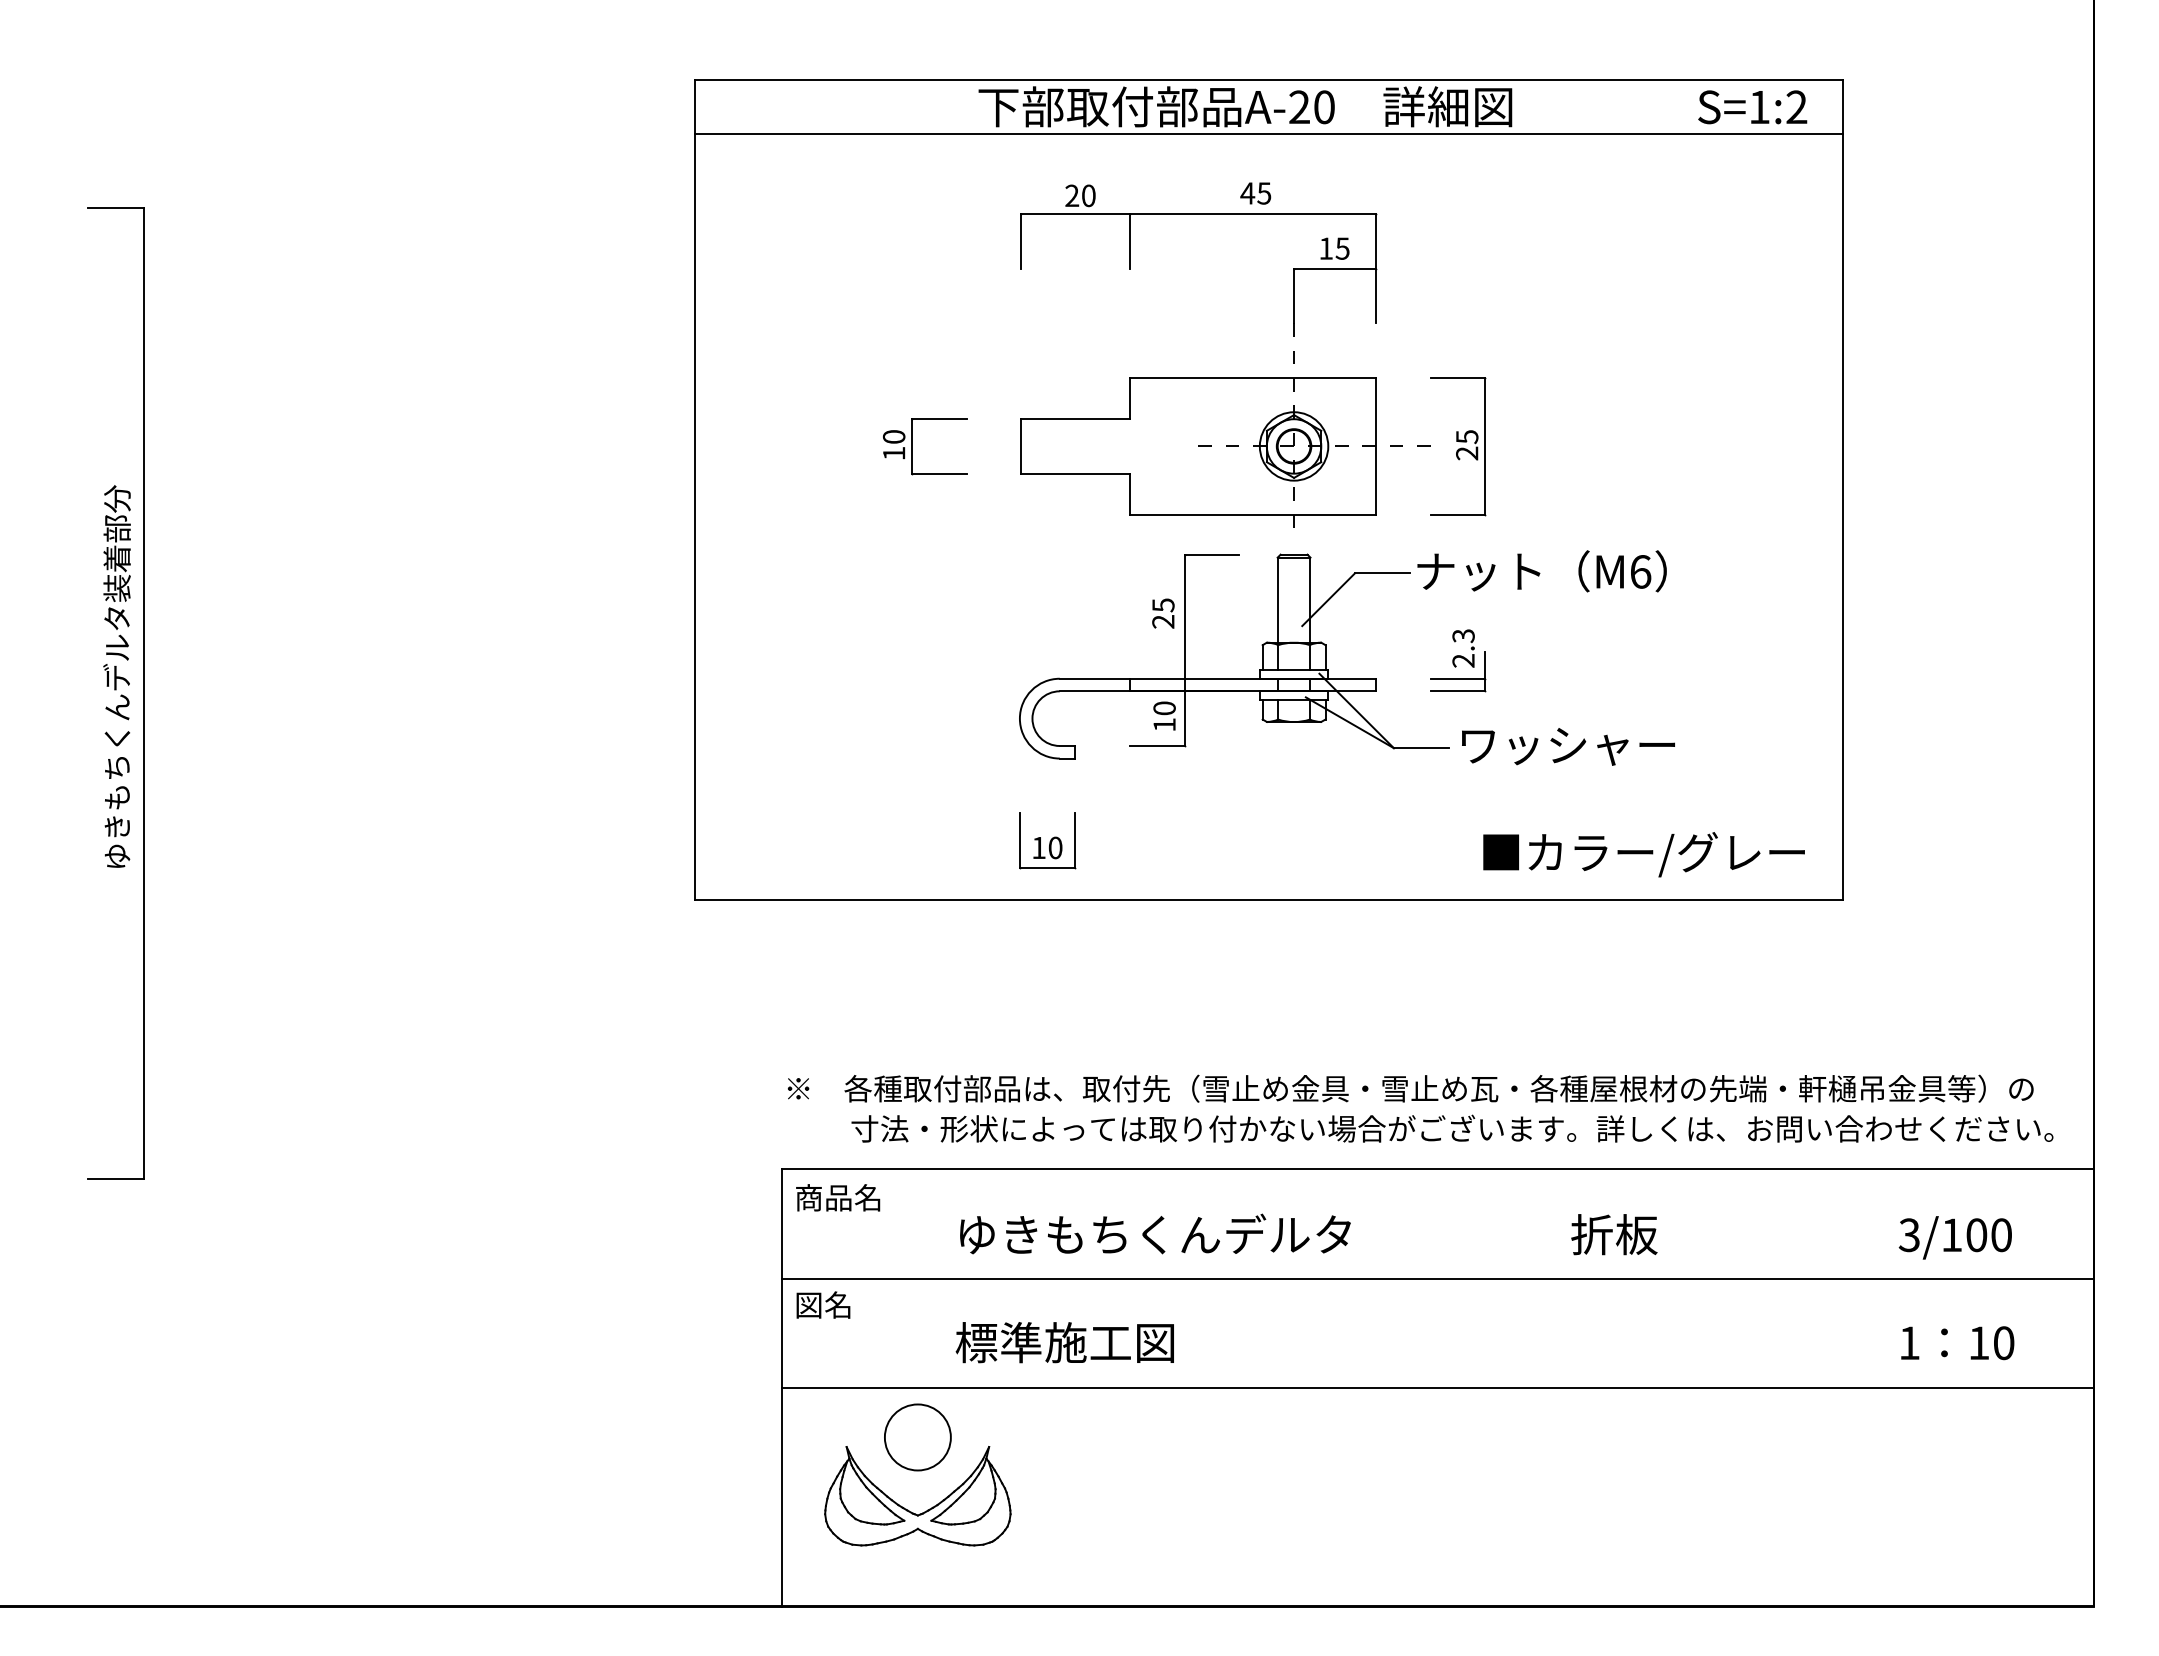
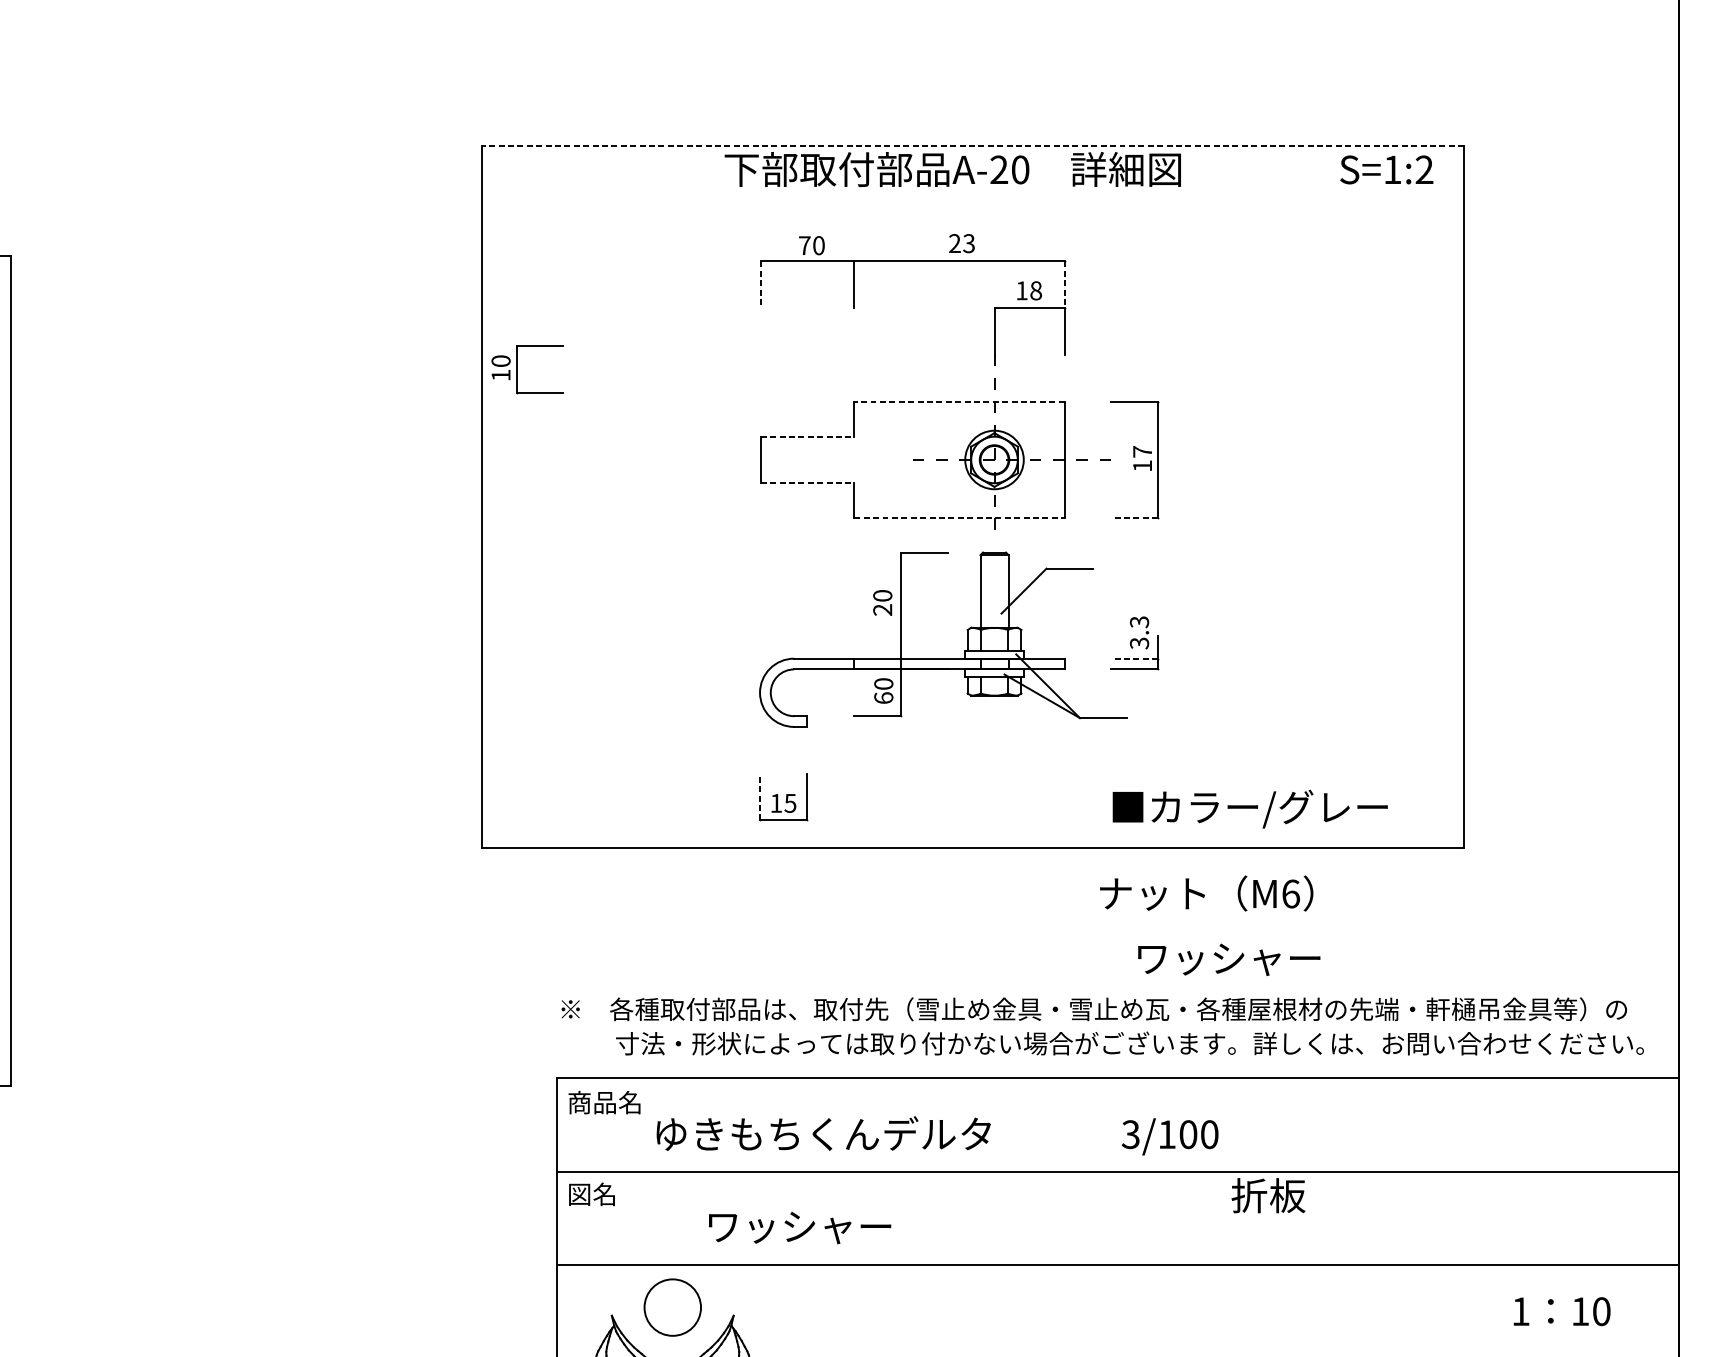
line: (1269, 79) -> (973, 146), solid -> dashed
line: (1269, 134) -> (973, 193), removed
text: (1255, 193) -> (961, 243), 45 -> 23
text: (1072, 195) -> (805, 245), 20 -> 70
line: (1020, 241) -> (760, 284), solid -> dashed
line: (1376, 241) -> (1065, 284), solid -> dashed
text: (1342, 248) -> (1035, 290), 15 -> 18
line: (1253, 378) -> (959, 401), solid -> dashed
line: (1075, 419) -> (807, 436), solid -> dashed
text: (1467, 445) -> (1142, 459), 25 -> 17
part: (912, 446) -> (516, 369), moved
line: (1075, 473) -> (807, 483), solid -> dashed
line: (1253, 514) -> (959, 518), solid -> dashed
line: (1457, 514) -> (1134, 518), solid -> dashed
text: (1541, 571) -> (1206, 893), moved
text: (1163, 605) -> (882, 596), 25 -> 20
text: (1463, 660) -> (1139, 643), 2.3 -> 3.3
line: (1457, 678) -> (1134, 658), solid -> dashed
text: (1164, 724) -> (883, 697), 10 -> 60
text: (1568, 746) -> (1229, 959), moved
line: (1019, 840) -> (759, 797), solid -> dashed
text: (1055, 847) -> (790, 803), 10 -> 15
text: (1643, 854) -> (1249, 808), moved
text: (1155, 1233) -> (823, 1133), moved
text: (1614, 1234) -> (1268, 1195), moved
text: (1954, 1237) -> (1169, 1136), moved
text: (1064, 1342) -> (798, 1226), 標準施工図 -> ワッシャー
text: (1957, 1343) -> (1561, 1311), moved

